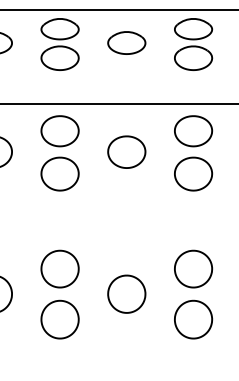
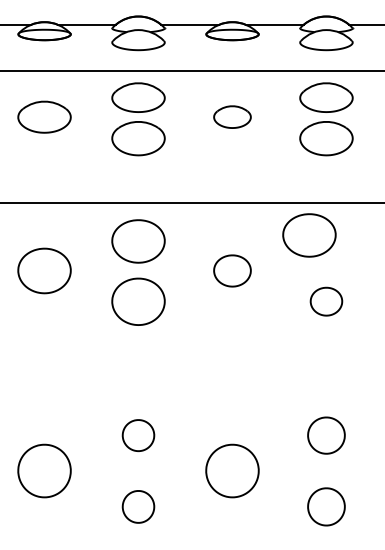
part: (126, 42) -> (232, 116), size x0.7
part: (193, 131) -> (309, 235), moved
part: (126, 151) -> (232, 270), size x0.7
part: (193, 173) -> (326, 301), size x0.6
part: (60, 269) -> (138, 435), size x0.6
part: (193, 269) -> (326, 435), size x0.7
part: (60, 319) -> (138, 506), size x0.6
part: (193, 319) -> (326, 506), size x0.7

